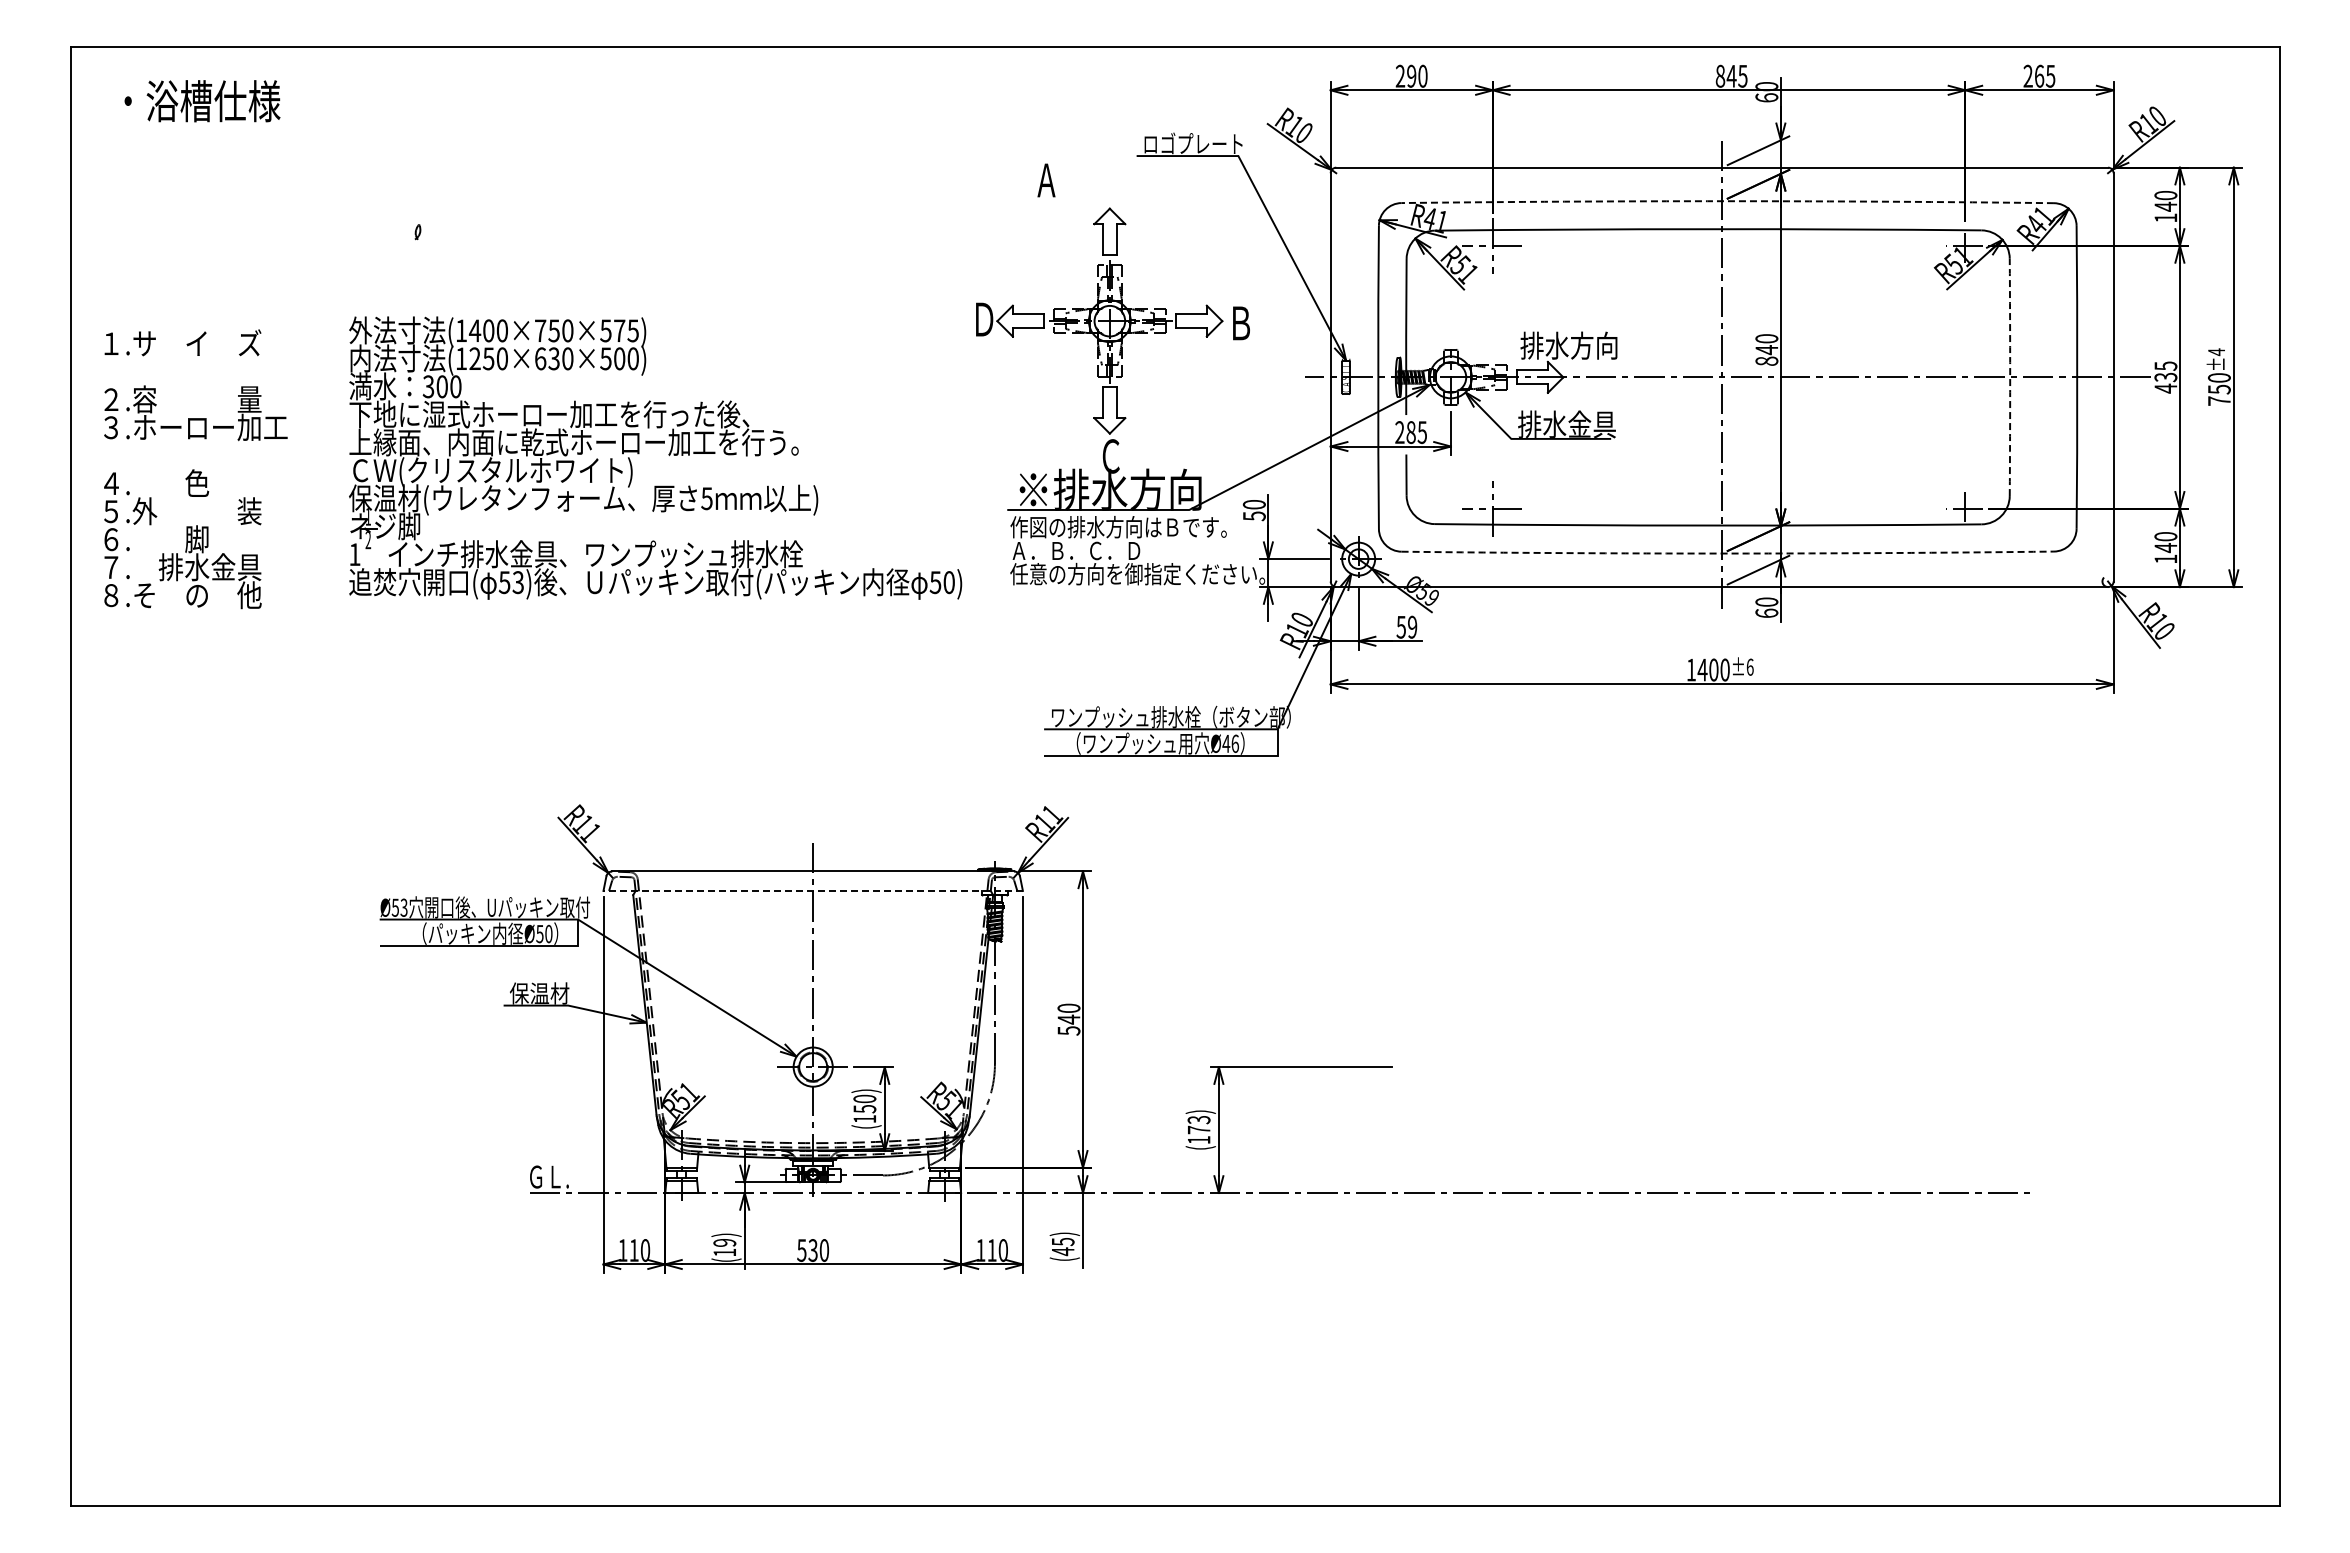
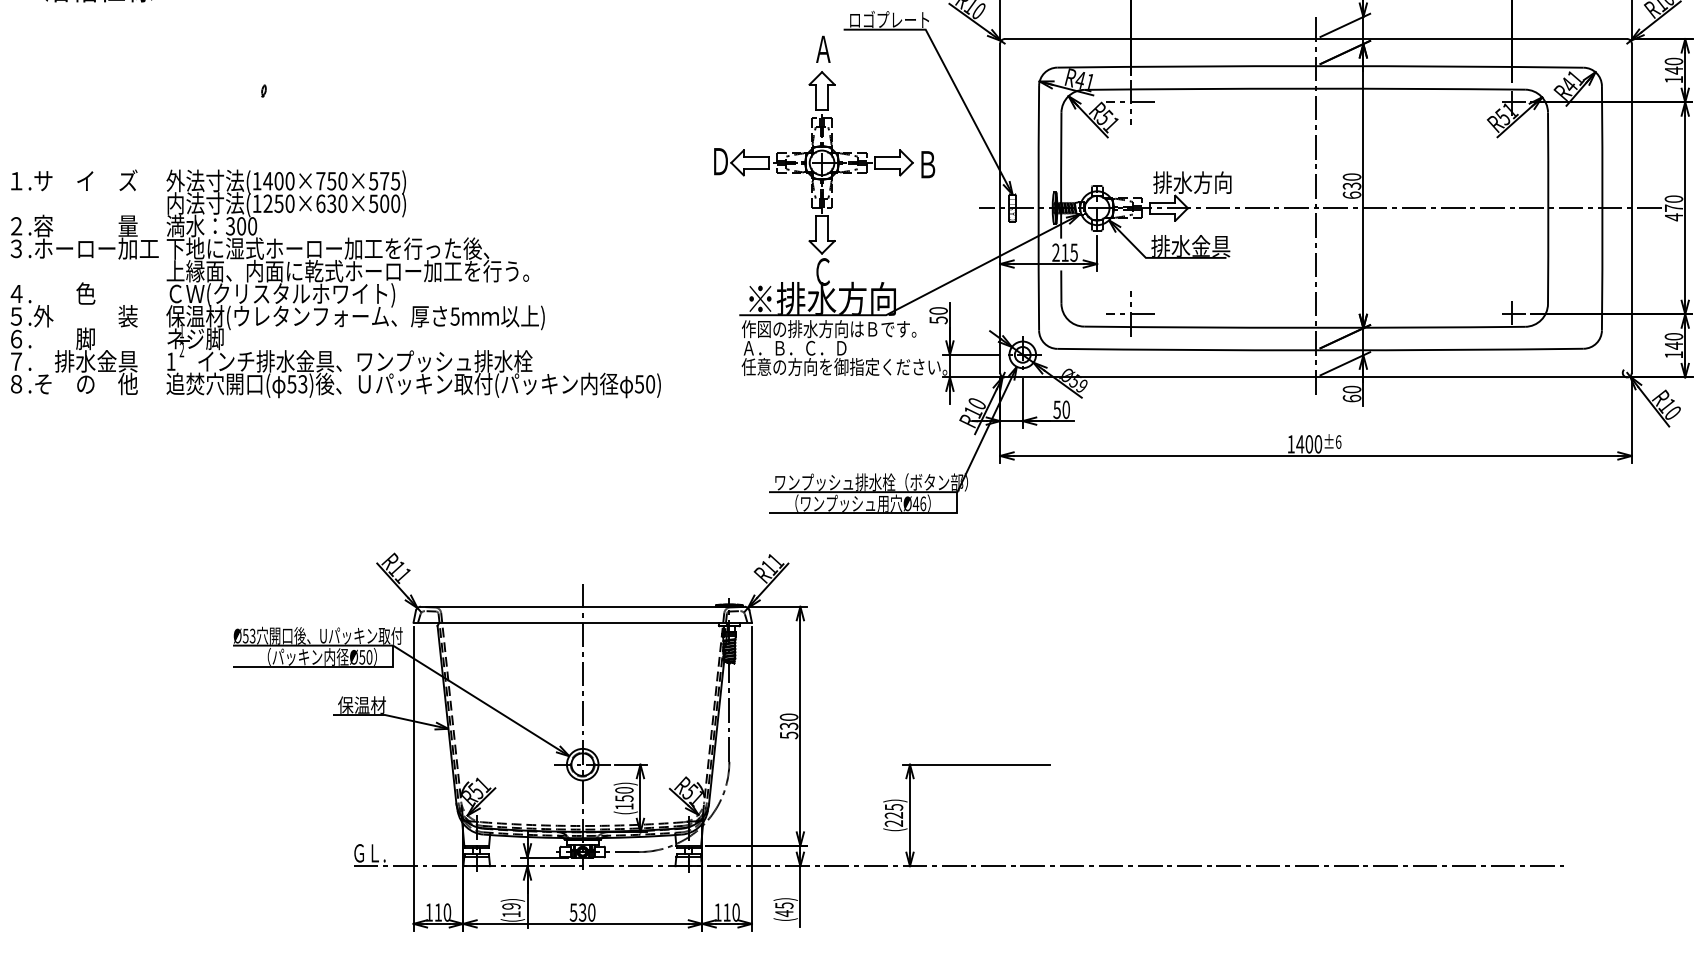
text: (1046, 180) -> (823, 49), moved
arc: (1727, 201) -> (1320, 66), dashed -> solid
text: (1766, 355) -> (1351, 190), 840 -> 630
text: (2165, 371) -> (1673, 203), 435 -> 470
arc: (2010, 377) -> (1548, 208), dashed -> solid
text: (1410, 432) -> (1064, 252), 285 -> 215
part: (668, 455) -> (424, 281), moved
arc: (1727, 553) -> (1320, 350), dashed -> solid
text: (1412, 626) -> (1066, 409), 59 -> 50
line: (813, 890) -> (582, 622), dashed -> solid
text: (1068, 1019) -> (788, 726), 540 -> 530
text: (1198, 1130) -> (893, 815), (173) -> (225)

